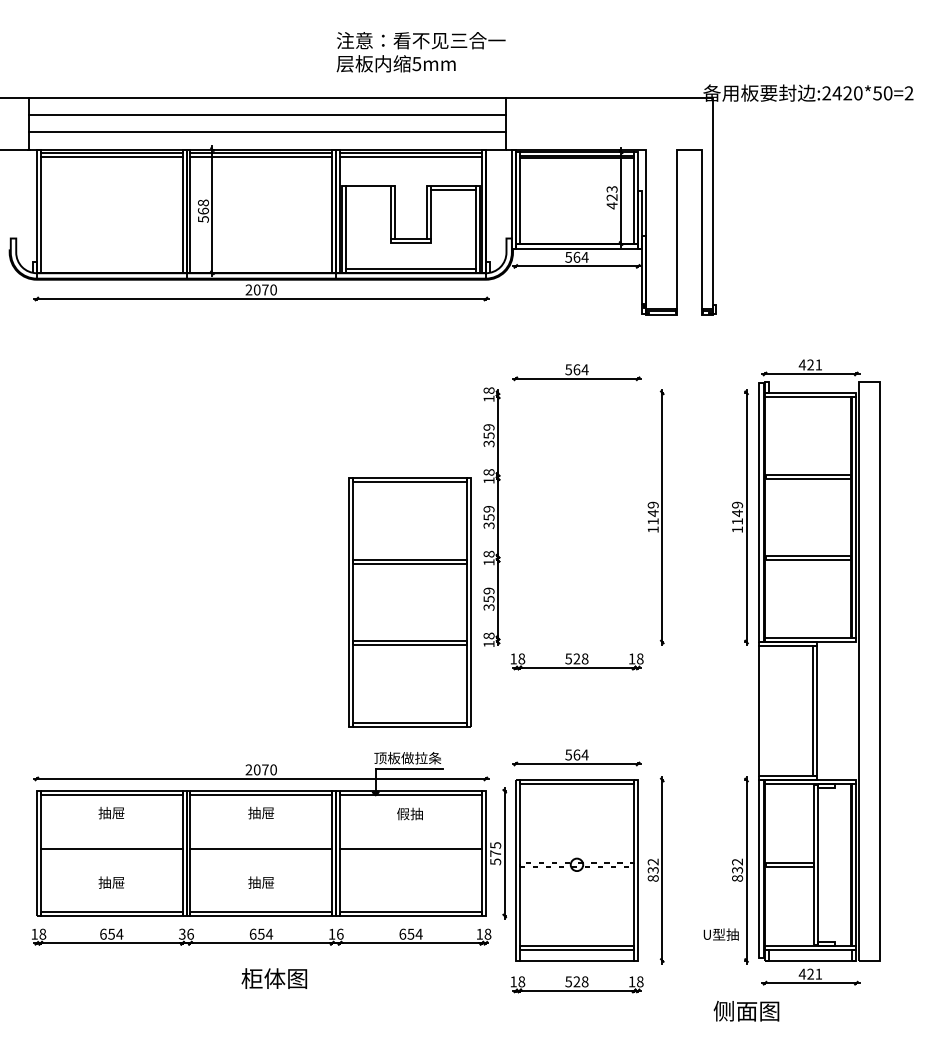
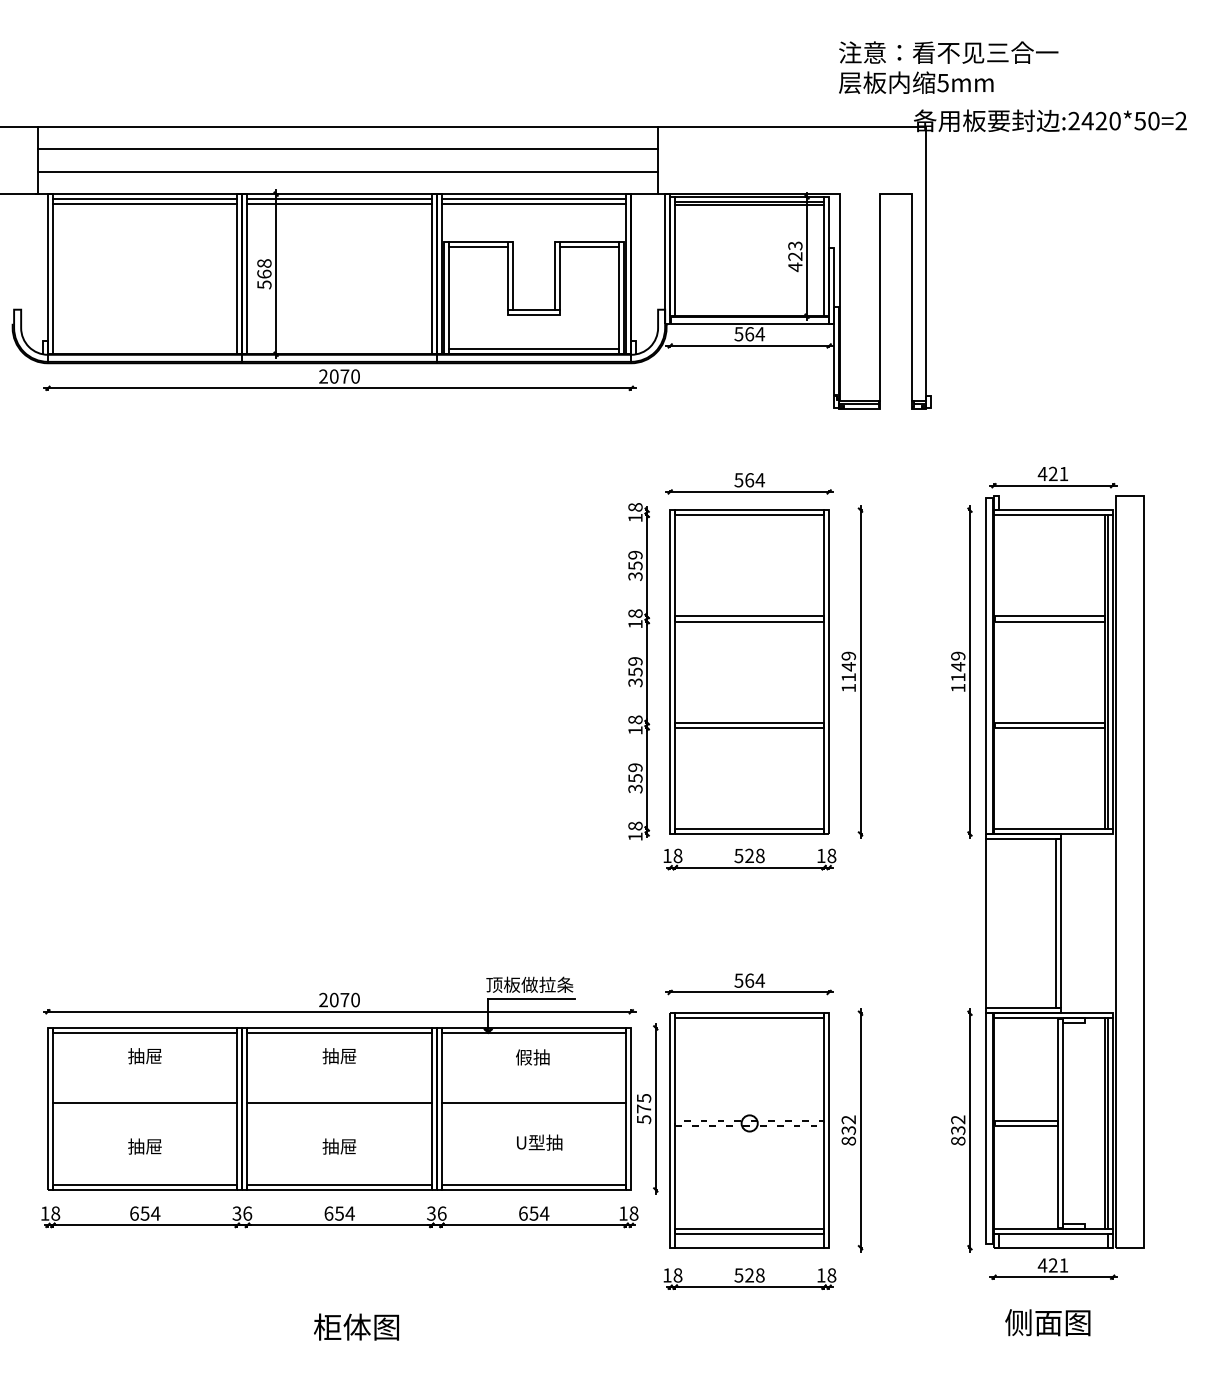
text: (420, 52) -> (947, 68), moved
line: (367, 189) -> (477, 246), added
part: (409, 602) -> (749, 672), moved
text: (331, 933) -> (430, 1212), 16 -> 36
text: (720, 934) -> (538, 1142), moved
text: (274, 978) -> (356, 1326), moved
text: (746, 1011) -> (1047, 1323), moved

